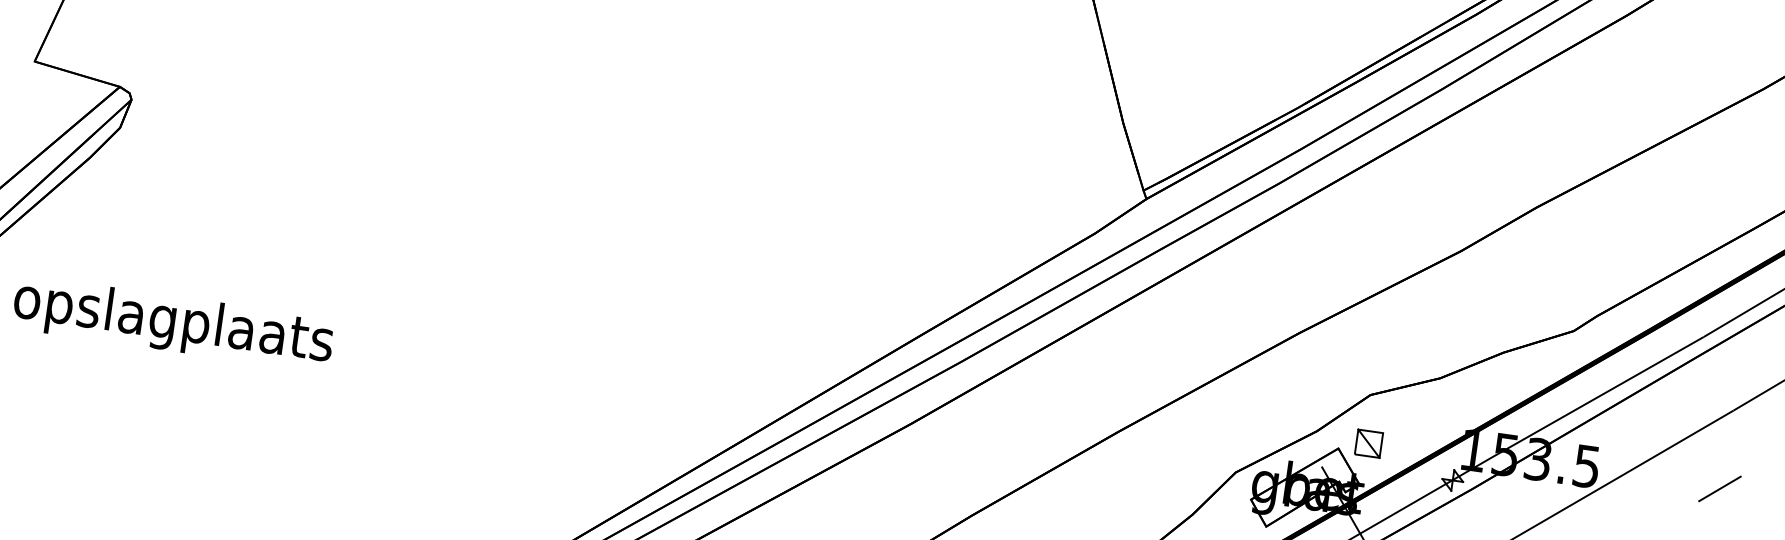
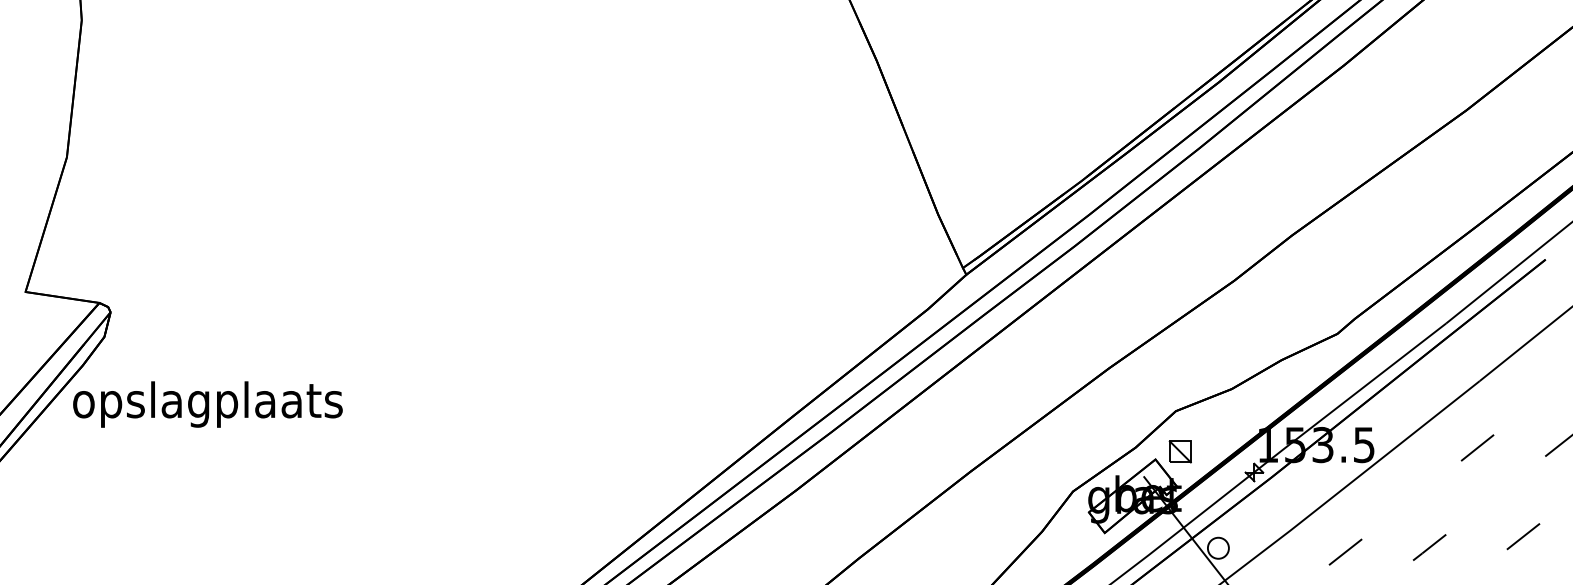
text: (172, 323) -> (207, 404), moved

